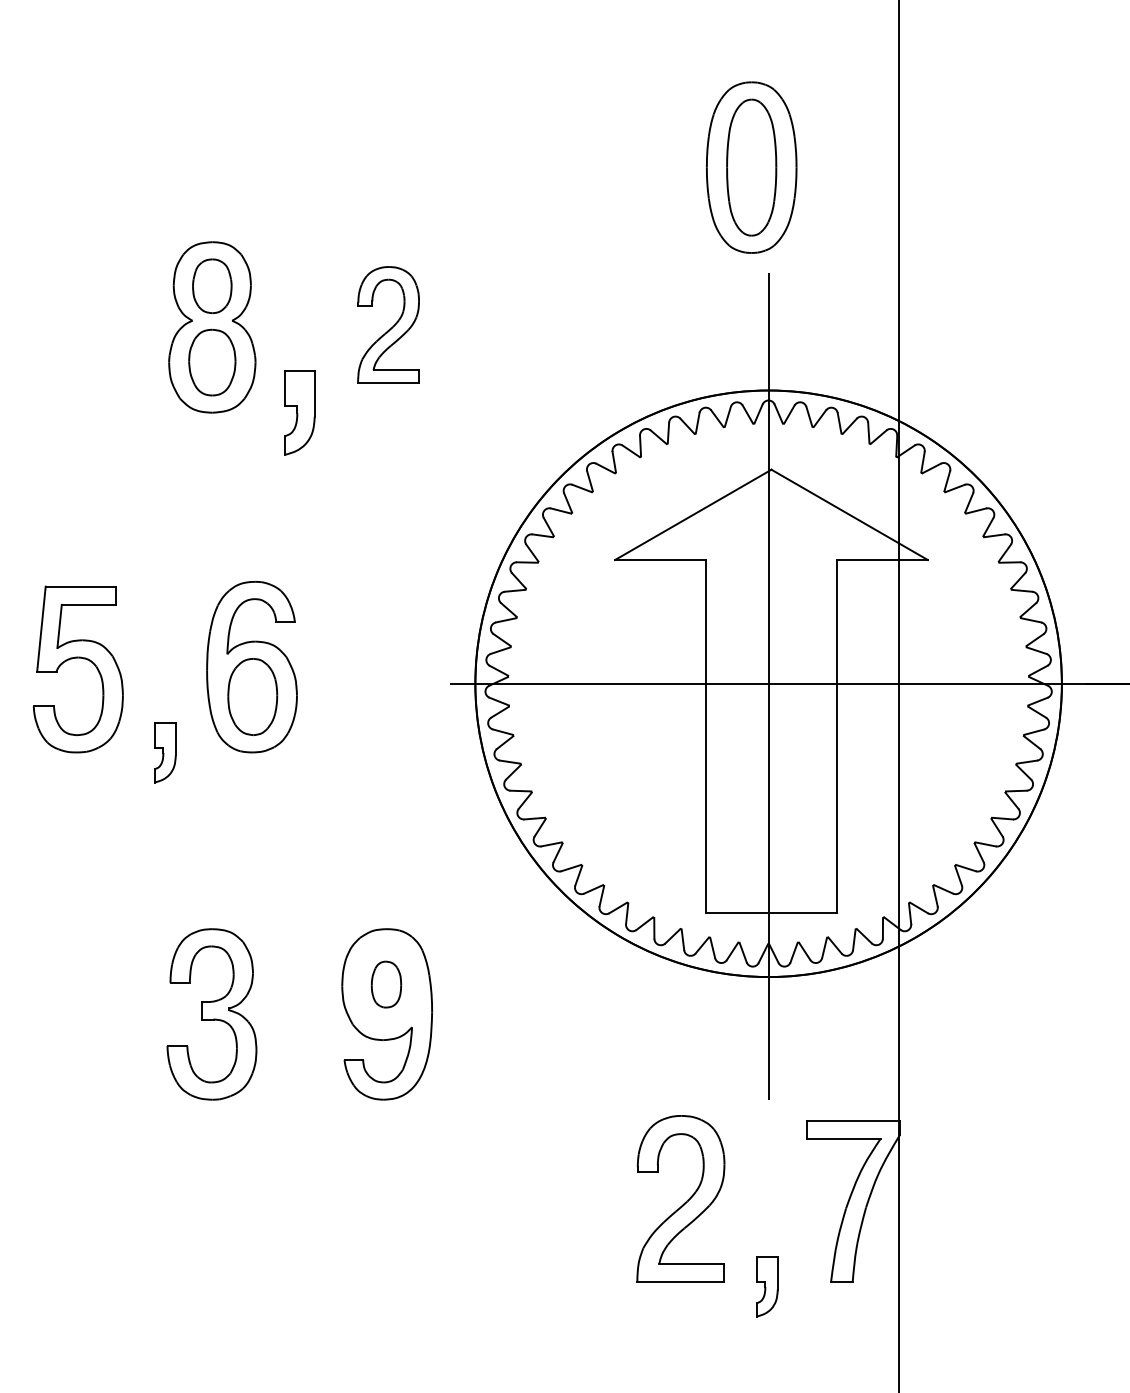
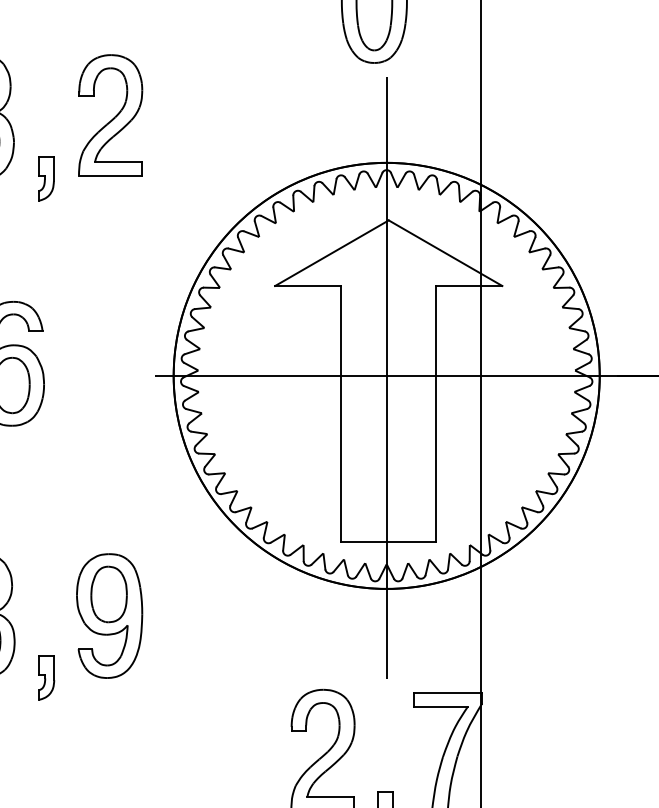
part: (388, 324) -> (110, 114), size x1.43
part: (299, 412) -> (45, 178), size x0.71
part: (386, 984) -> (109, 594), size x1.67
part: (300, 1099) -> (46, 677), added

